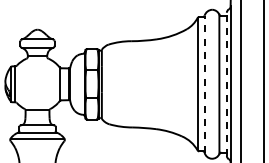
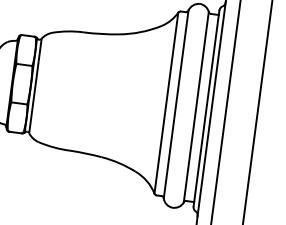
line: (204, 84) -> (175, 104), dashed -> solid
line: (226, 84) -> (205, 108), dashed -> solid

